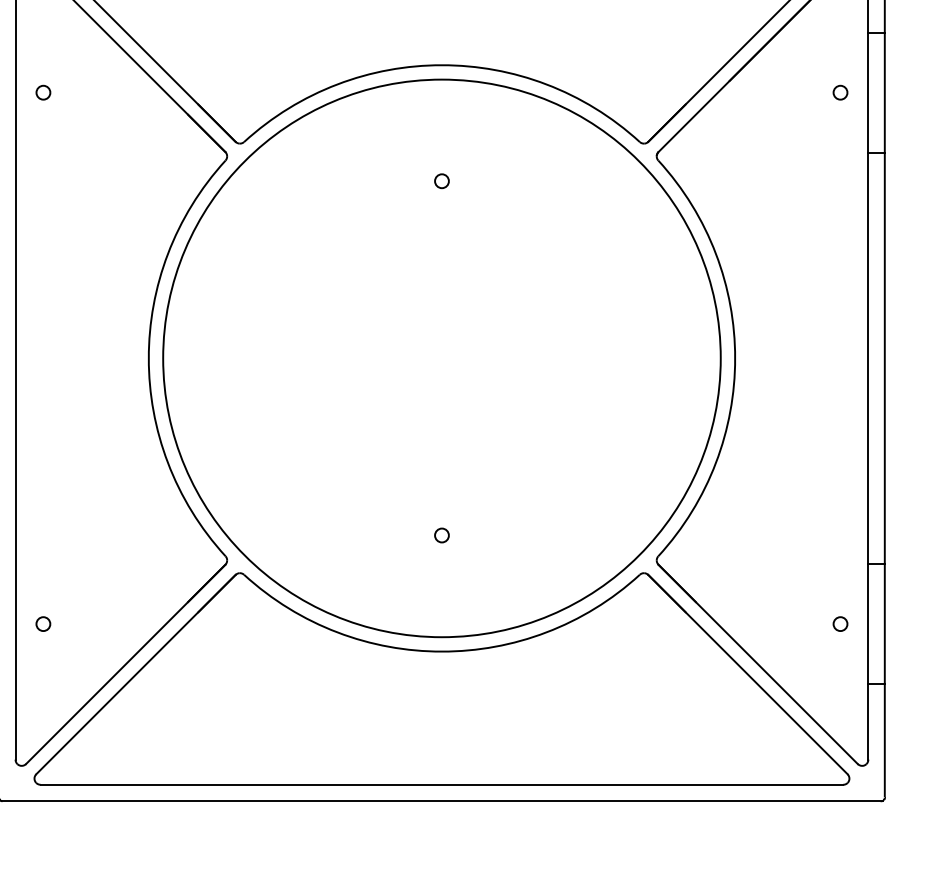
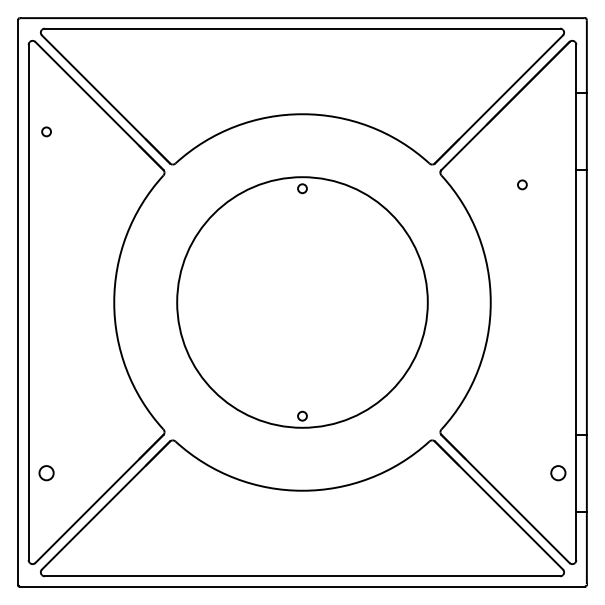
circle: (840, 92) -> (522, 184), moved
circle: (441, 358) -> (302, 302), size x0.7
circle: (43, 623) -> (46, 472), size x1.6
circle: (840, 623) -> (558, 472), size x1.6

